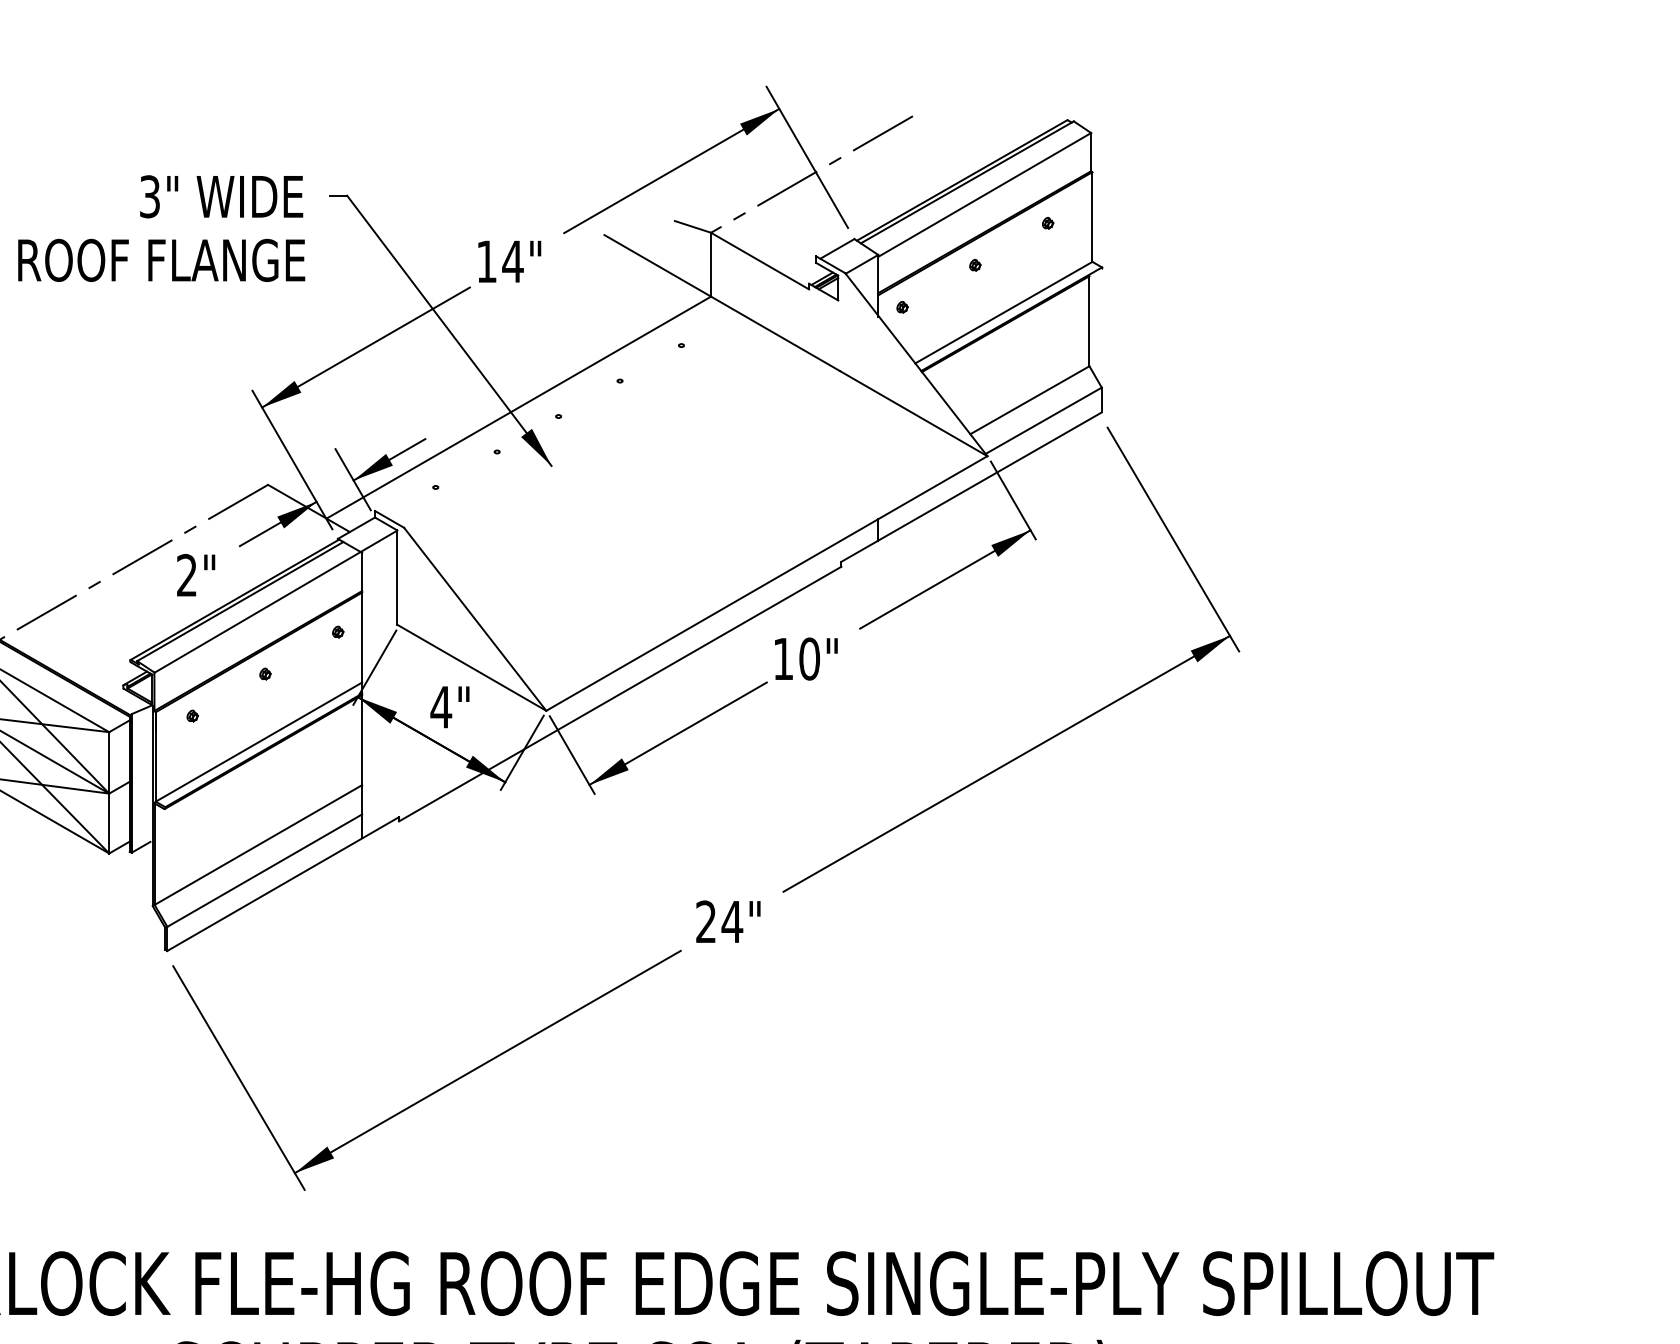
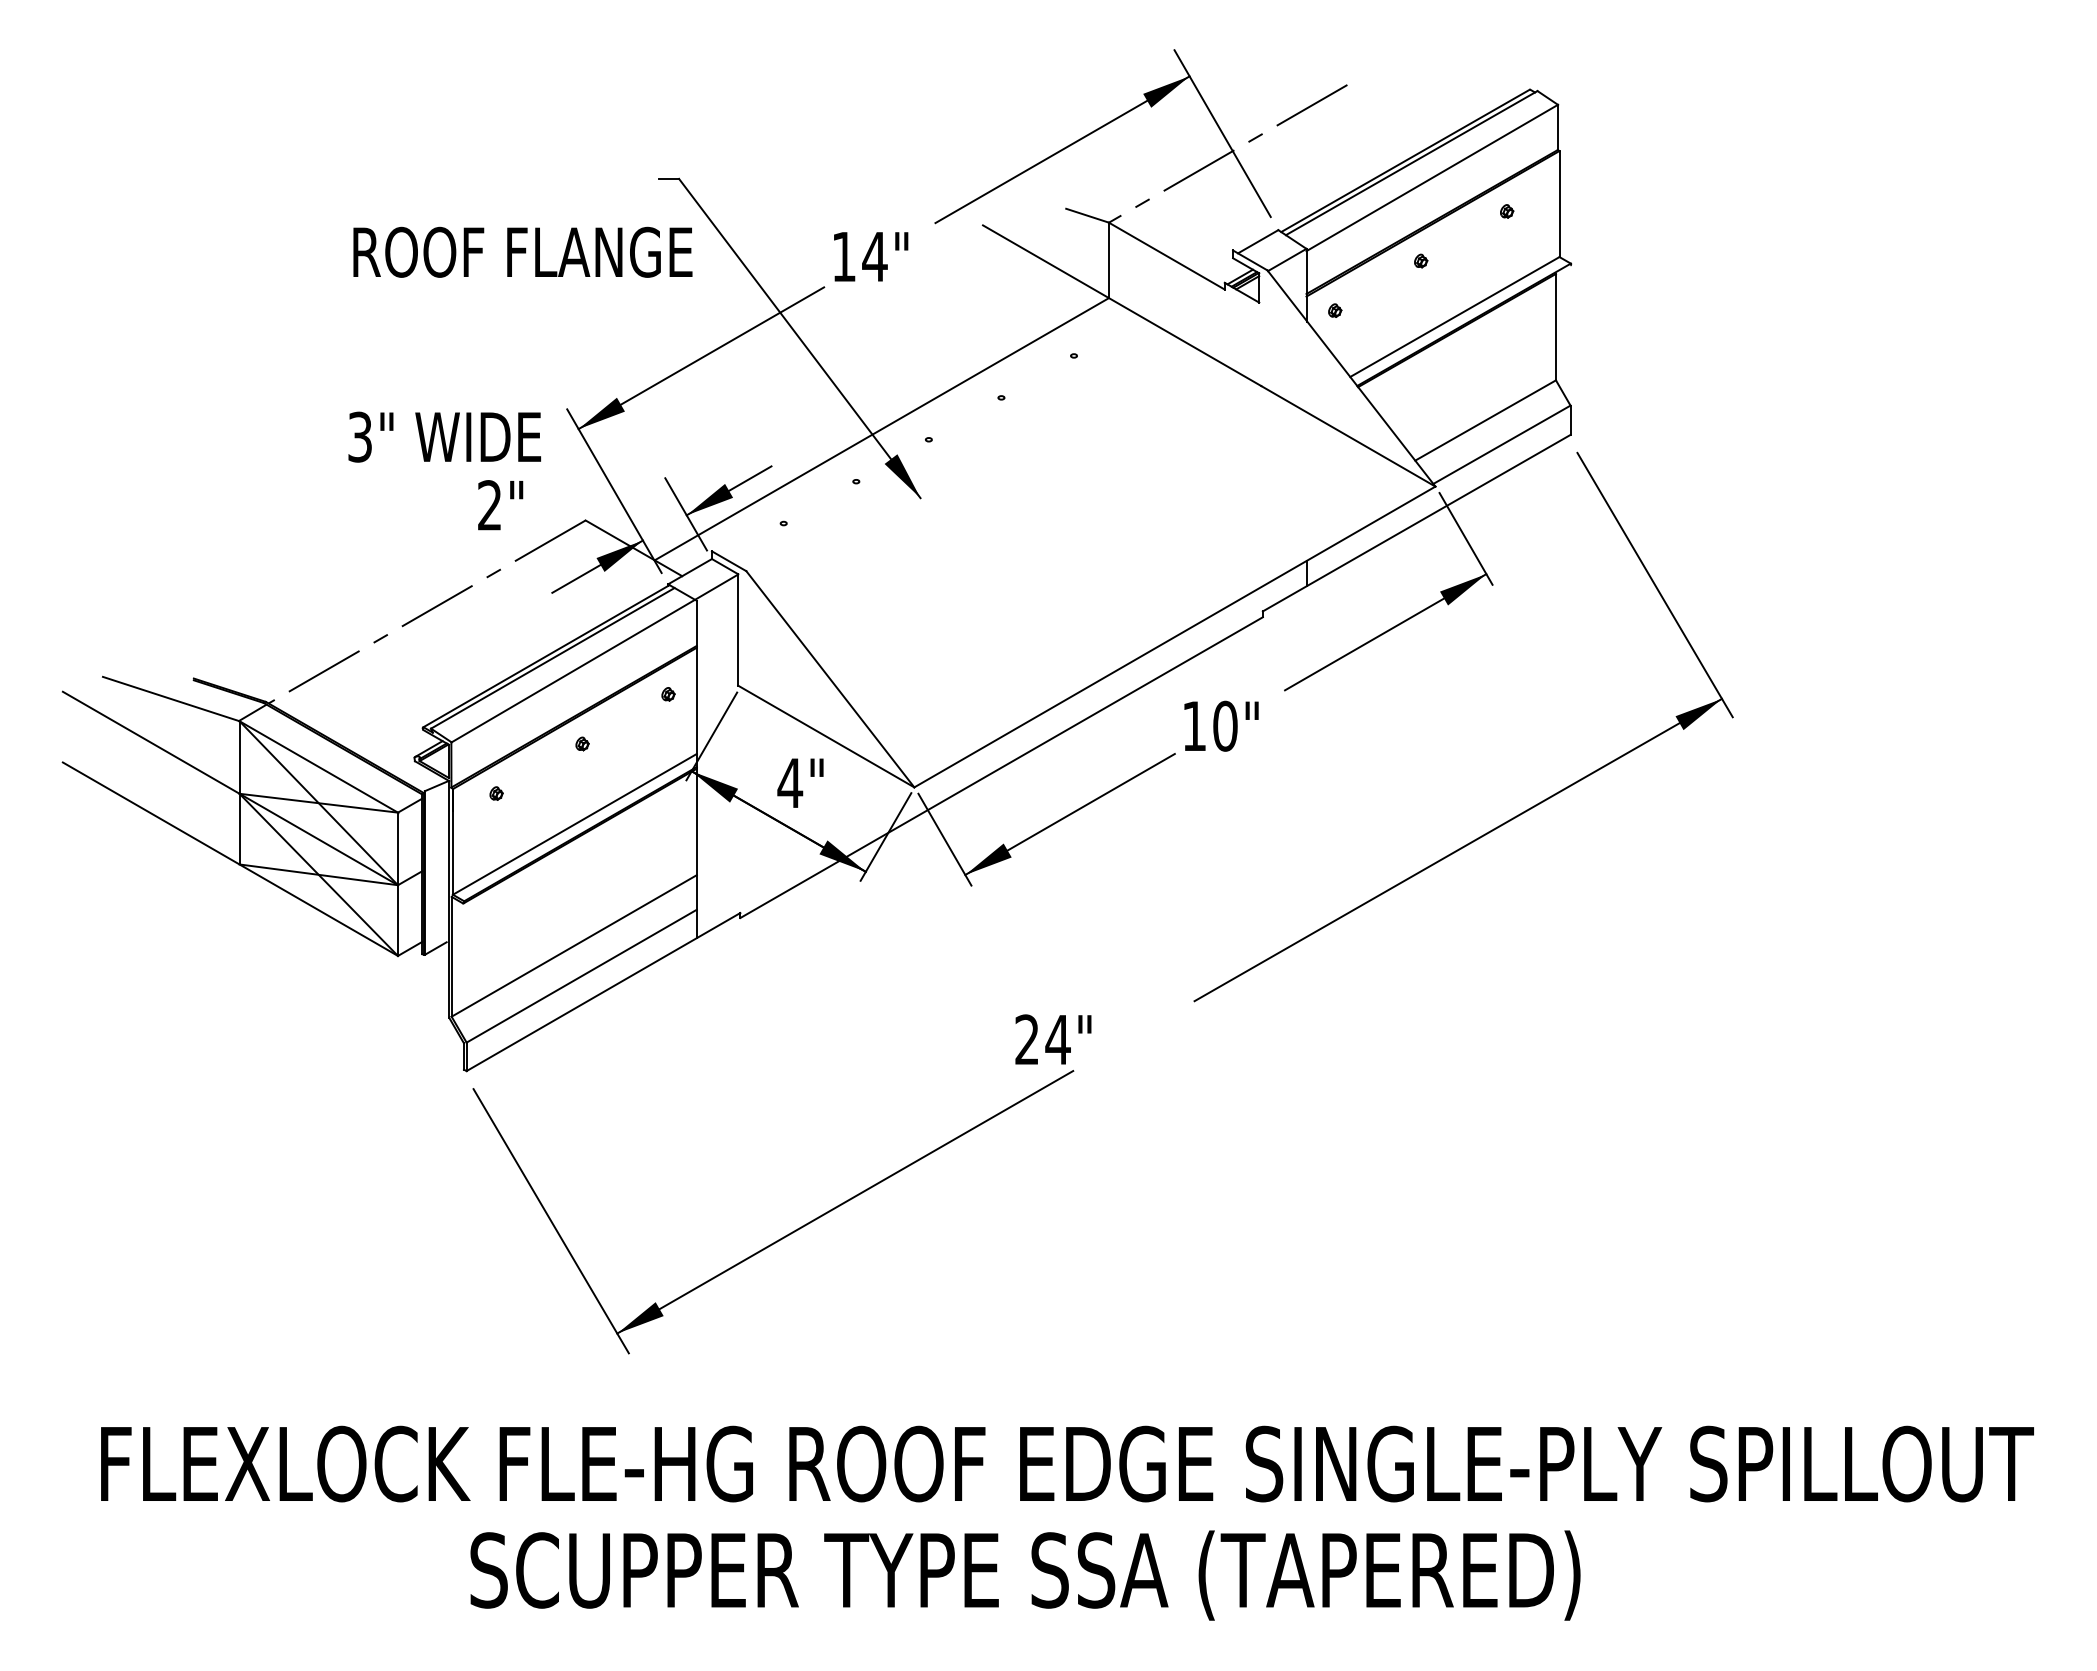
text: (221, 196) -> (444, 436), moved
text: (161, 259) -> (522, 251), moved
text: (196, 575) -> (500, 505), moved
text: (728, 921) -> (1053, 1039), moved

